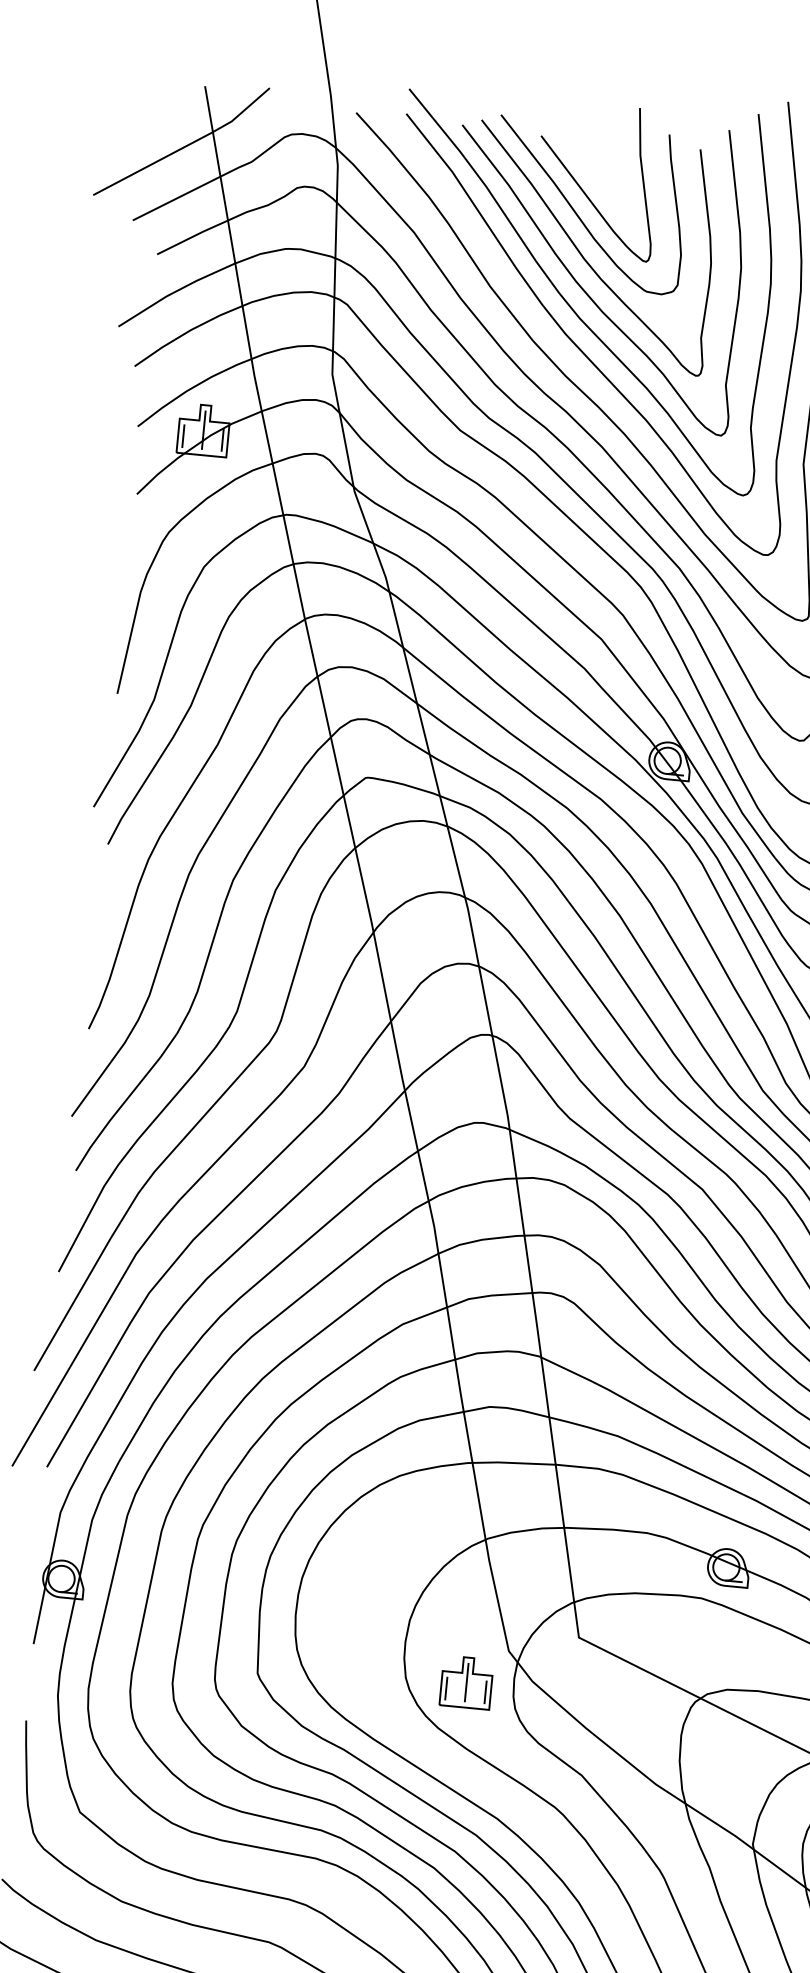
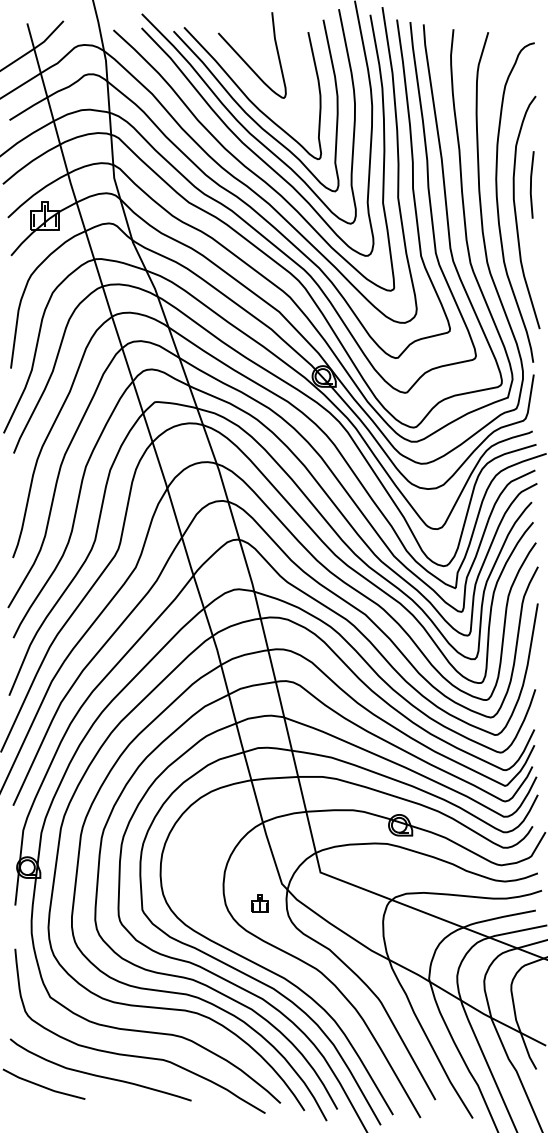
curve: (578, 213) -> (243, 74), removed
part: (465, 1681) -> (259, 903), size x0.6

